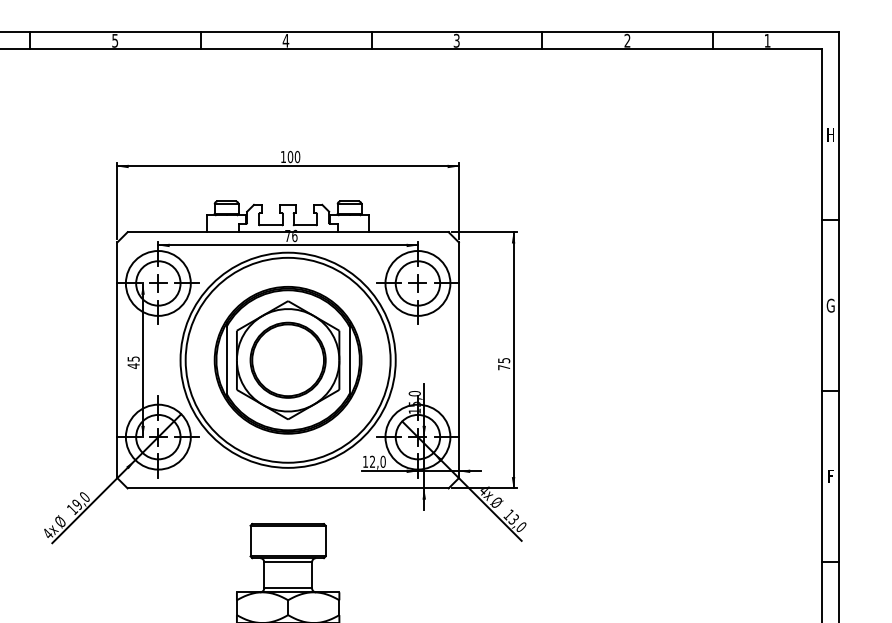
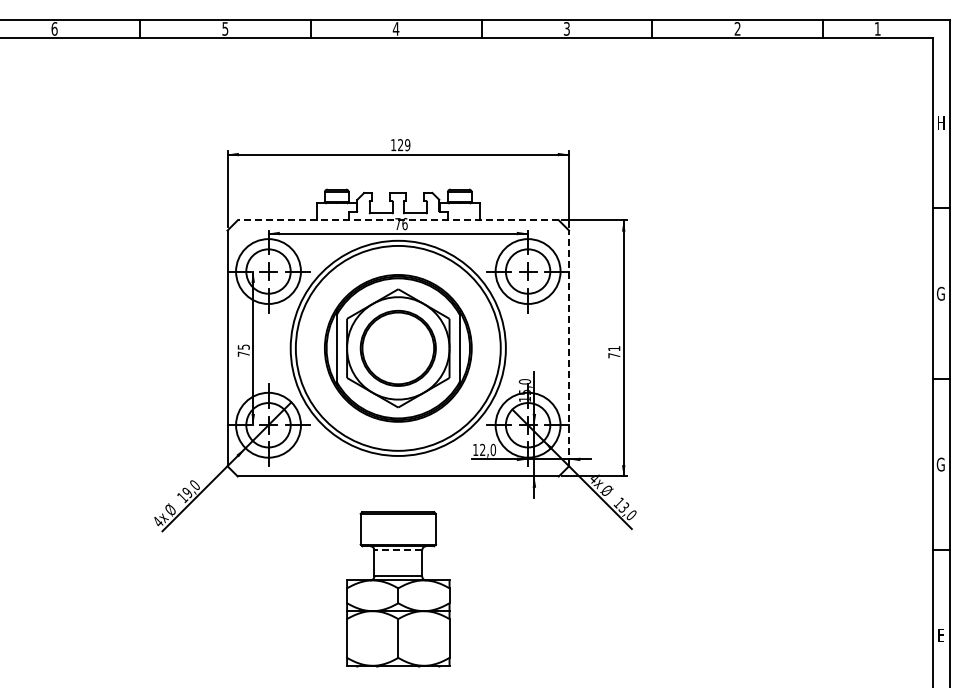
text: (294, 157) -> (404, 145), 100 -> 129
line: (288, 232) -> (398, 220), solid -> dashed
line: (459, 360) -> (569, 348), solid -> dashed
text: (504, 360) -> (614, 348), 75 -> 71
text: (133, 366) -> (243, 354), 45 -> 75
text: (830, 476) -> (940, 464), F -> G
line: (288, 562) -> (398, 550), solid -> dashed

